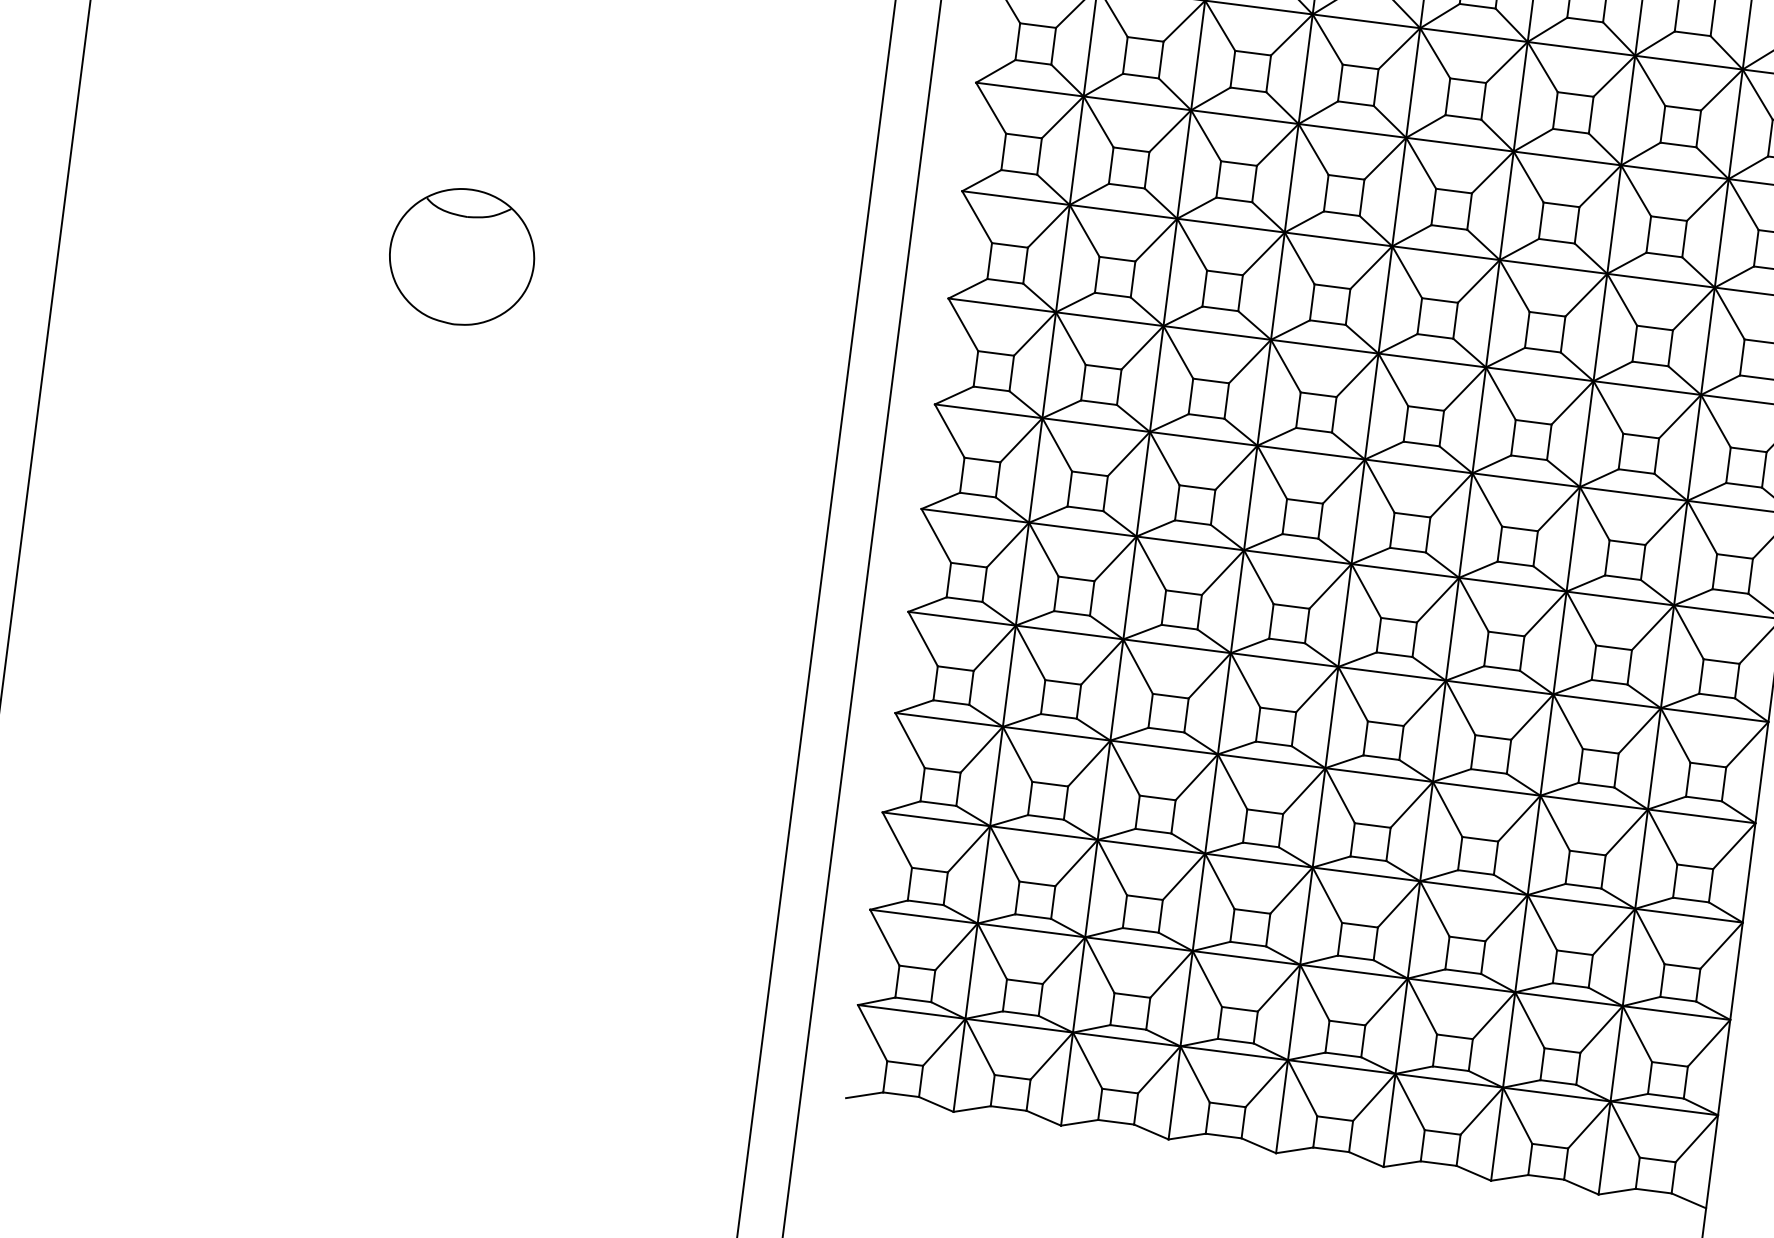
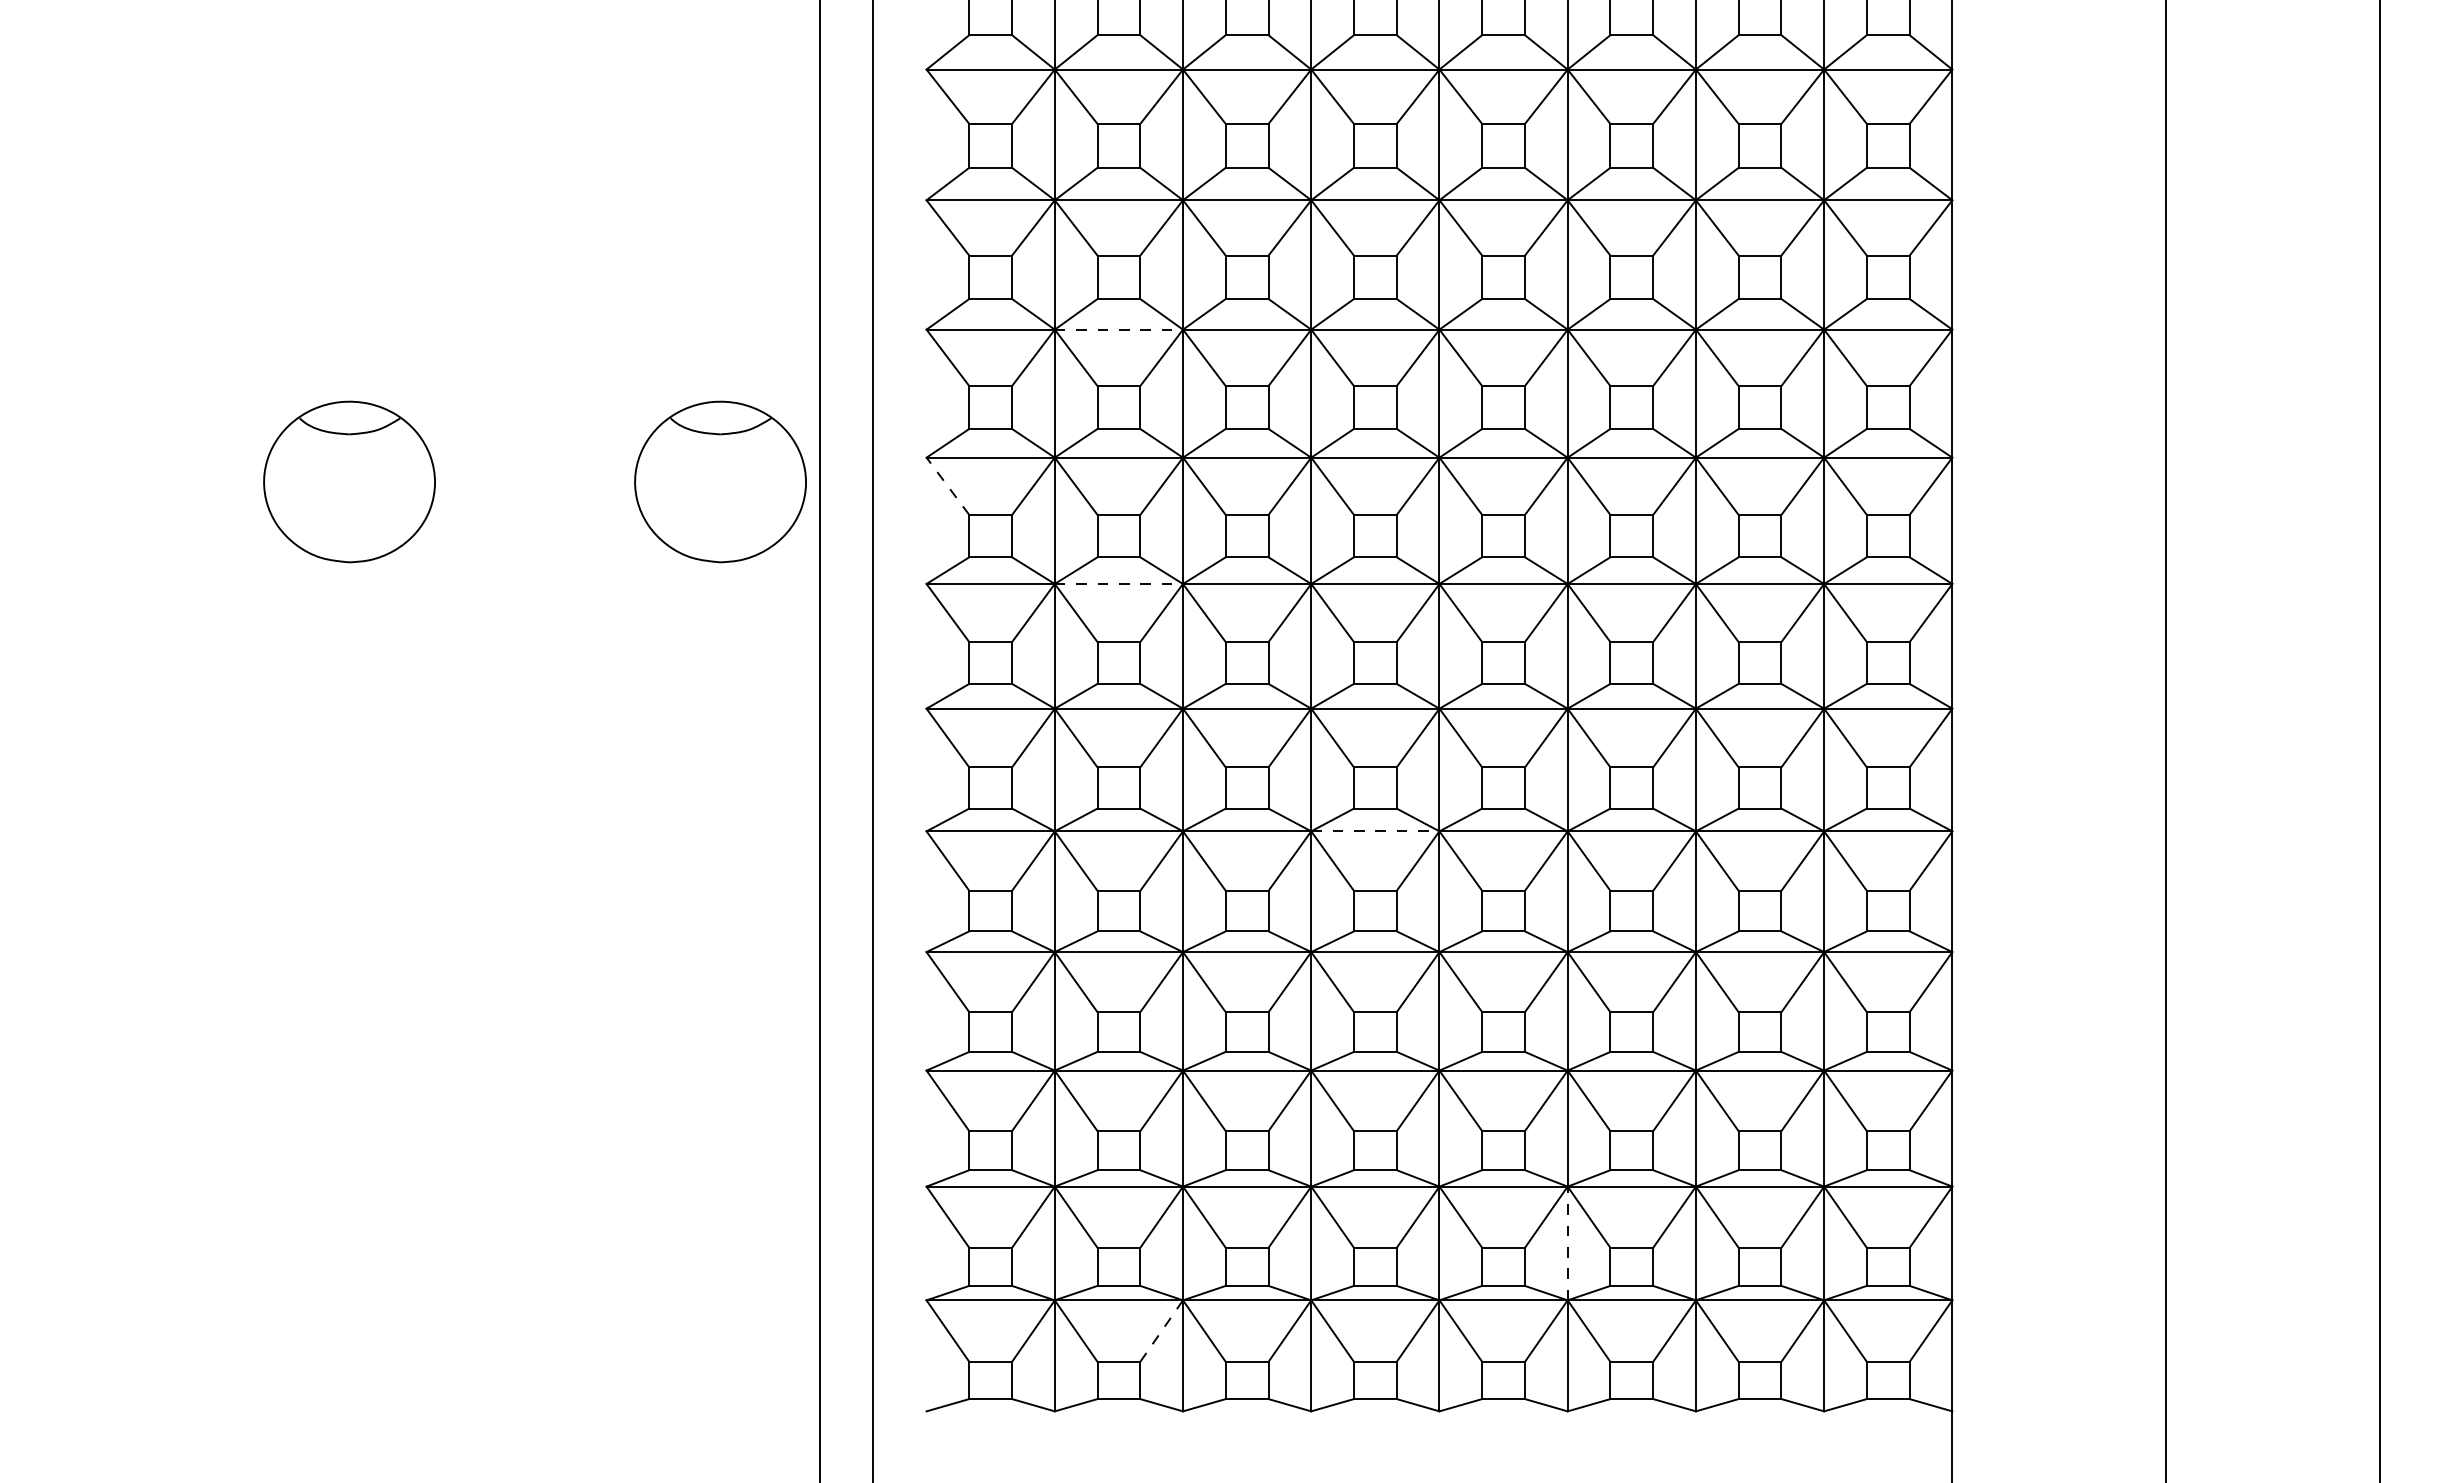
line: (1124, 211) -> (1119, 329), solid -> dashed
part: (773, 296) -> (720, 481), added
line: (962, 324) -> (947, 486), solid -> dashed
line: (1096, 424) -> (1119, 583), solid -> dashed
line: (1284, 660) -> (1375, 831), solid -> dashed
line: (1401, 1026) -> (1567, 1243), solid -> dashed
line: (1051, 1056) -> (1161, 1331), solid -> dashed

